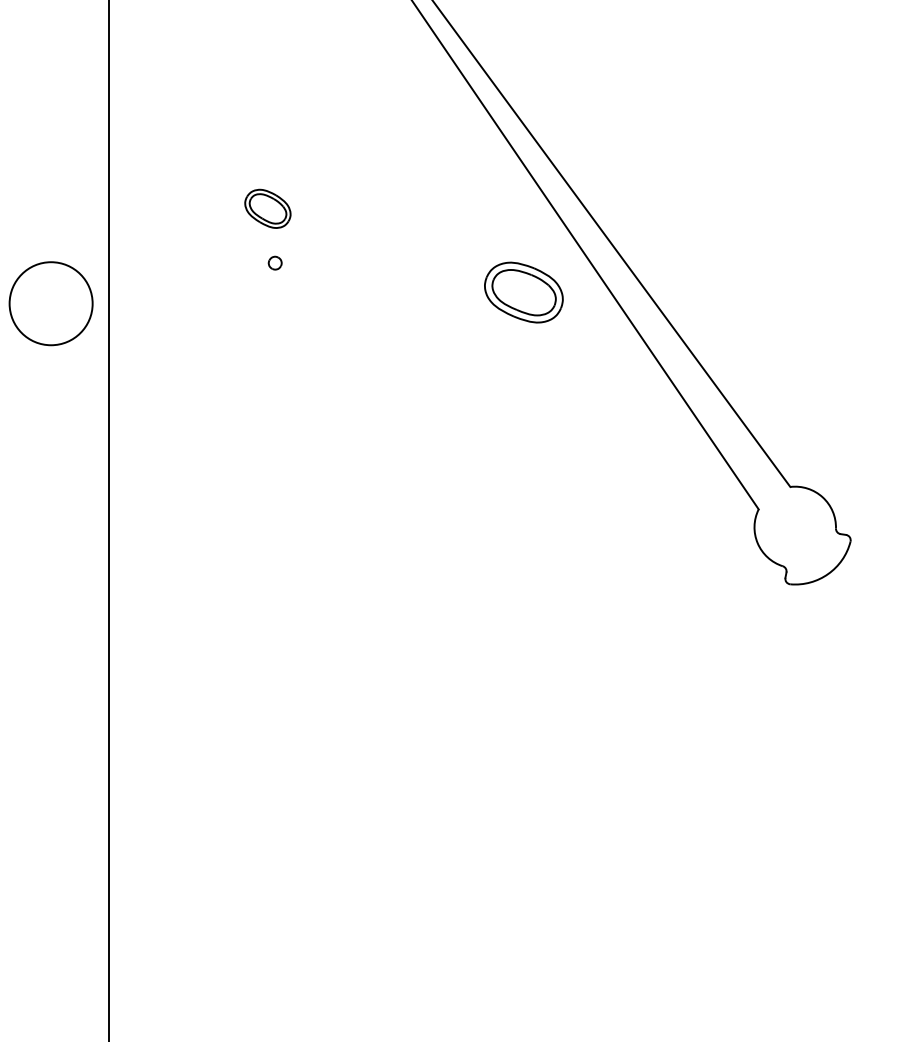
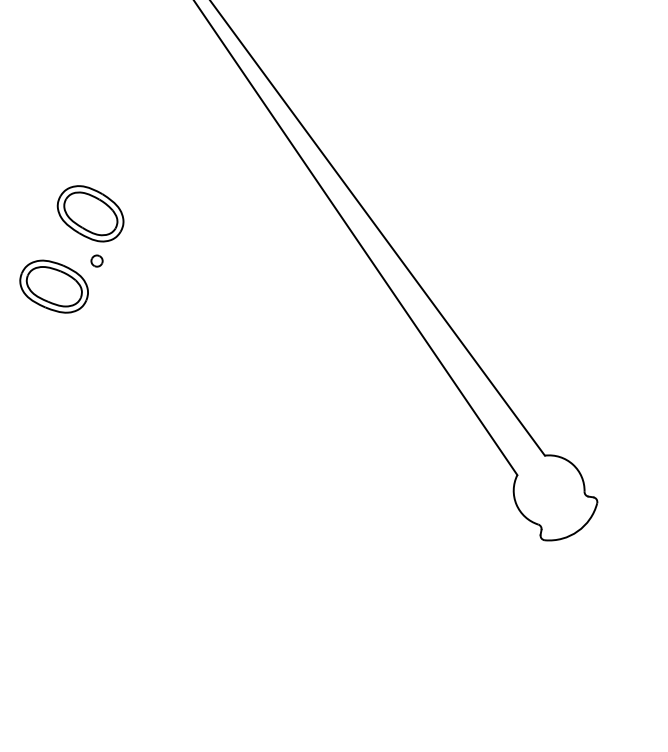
part: (267, 208) -> (90, 213), size x1.67
part: (523, 292) -> (53, 286), moved

